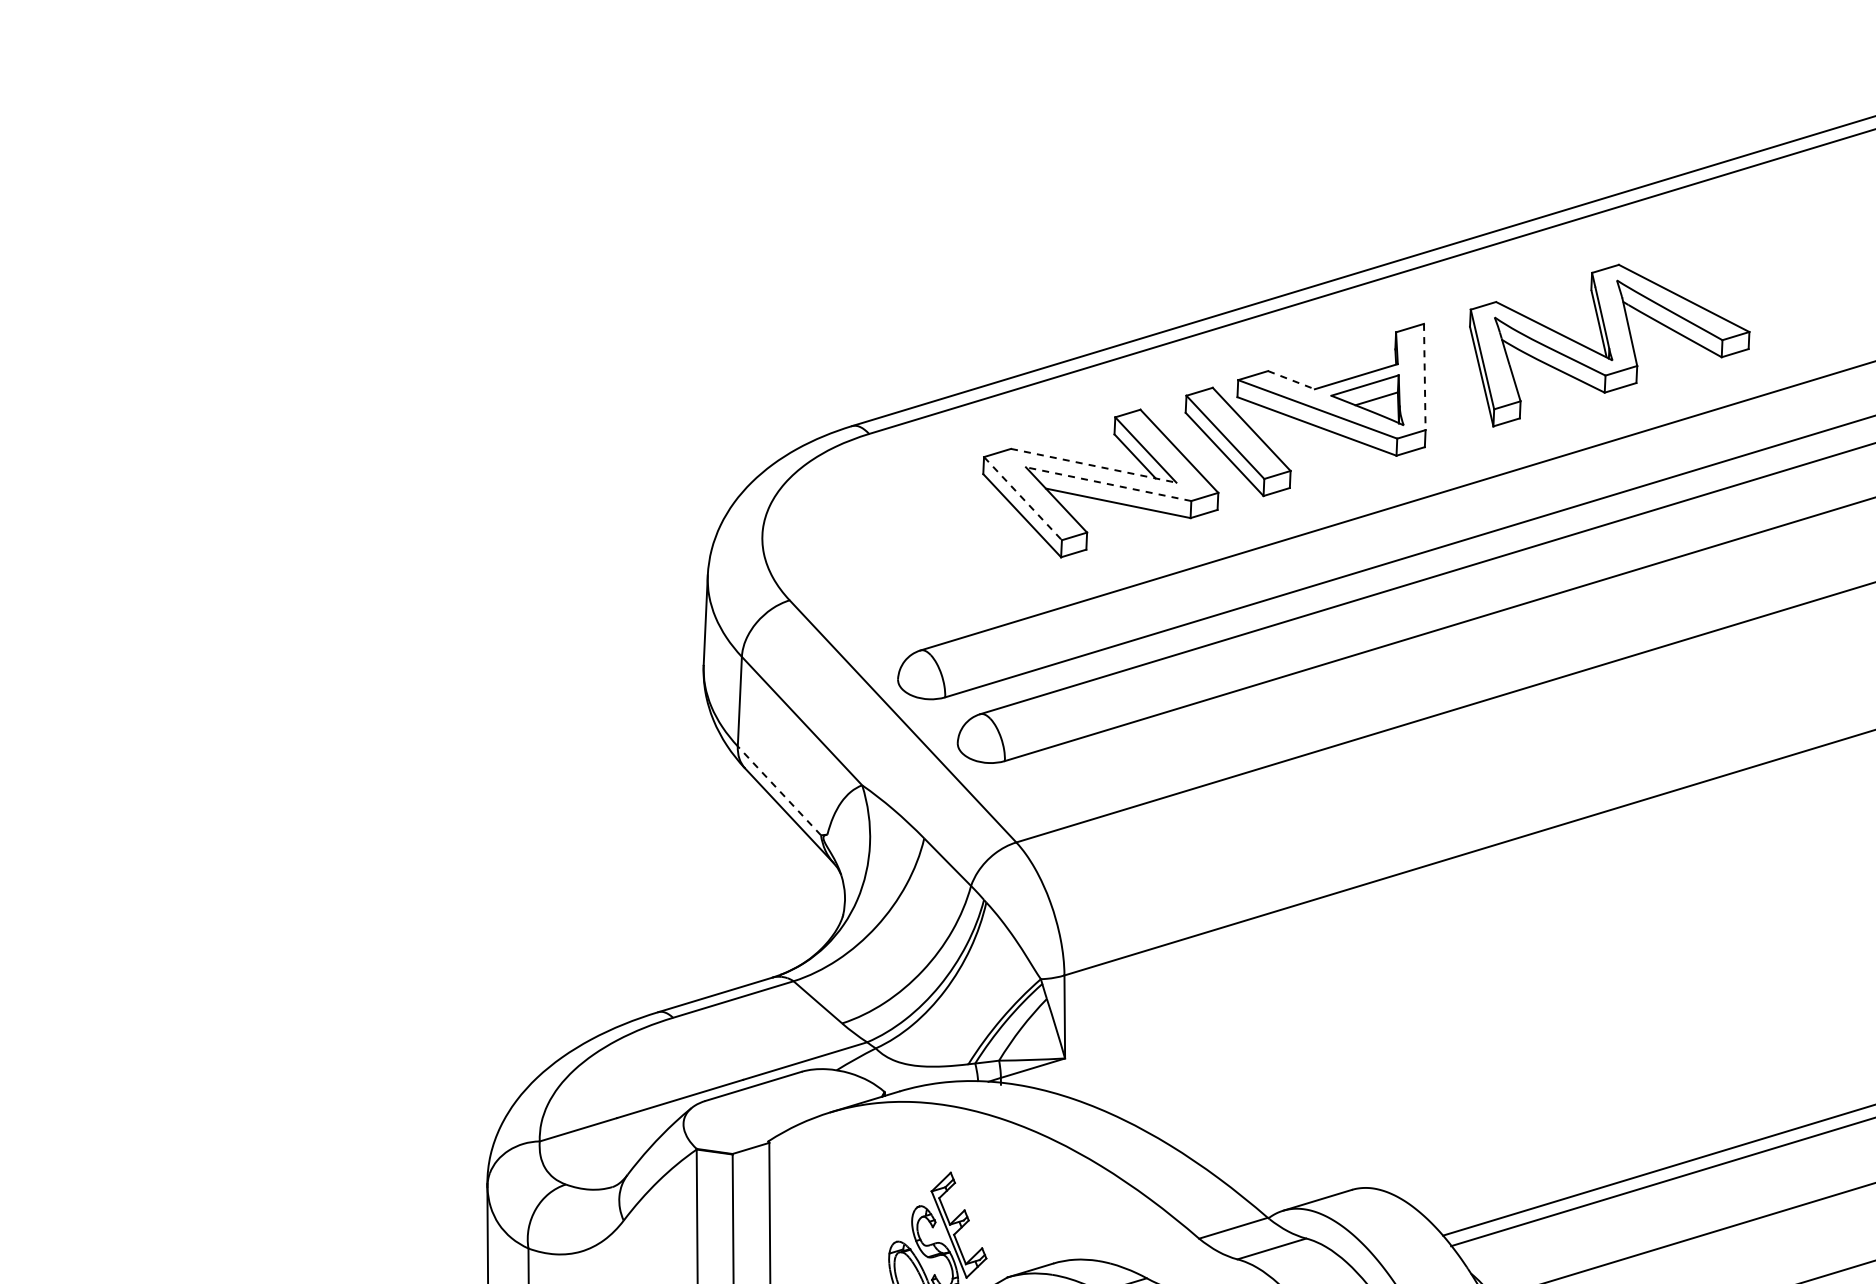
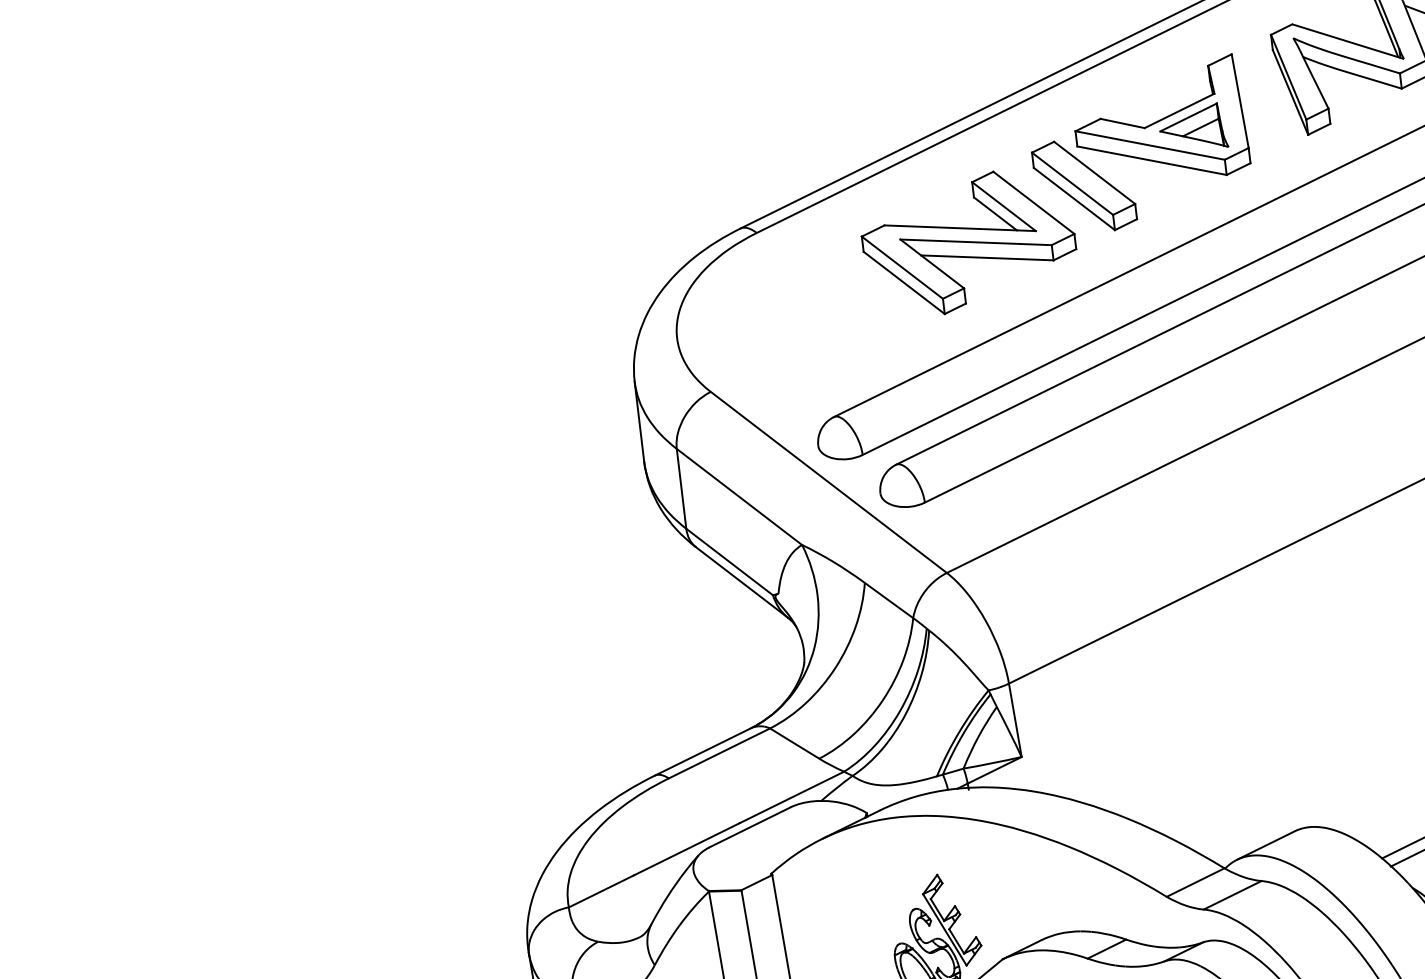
line: (1424, 377) -> (1239, 101), dashed -> solid
line: (1291, 380) -> (1122, 123), dashed -> solid
line: (1094, 465) -> (960, 227), dashed -> solid
line: (1108, 484) -> (975, 242), dashed -> solid
line: (1022, 498) -> (901, 267), dashed -> solid
line: (779, 790) -> (729, 561), dashed -> solid

